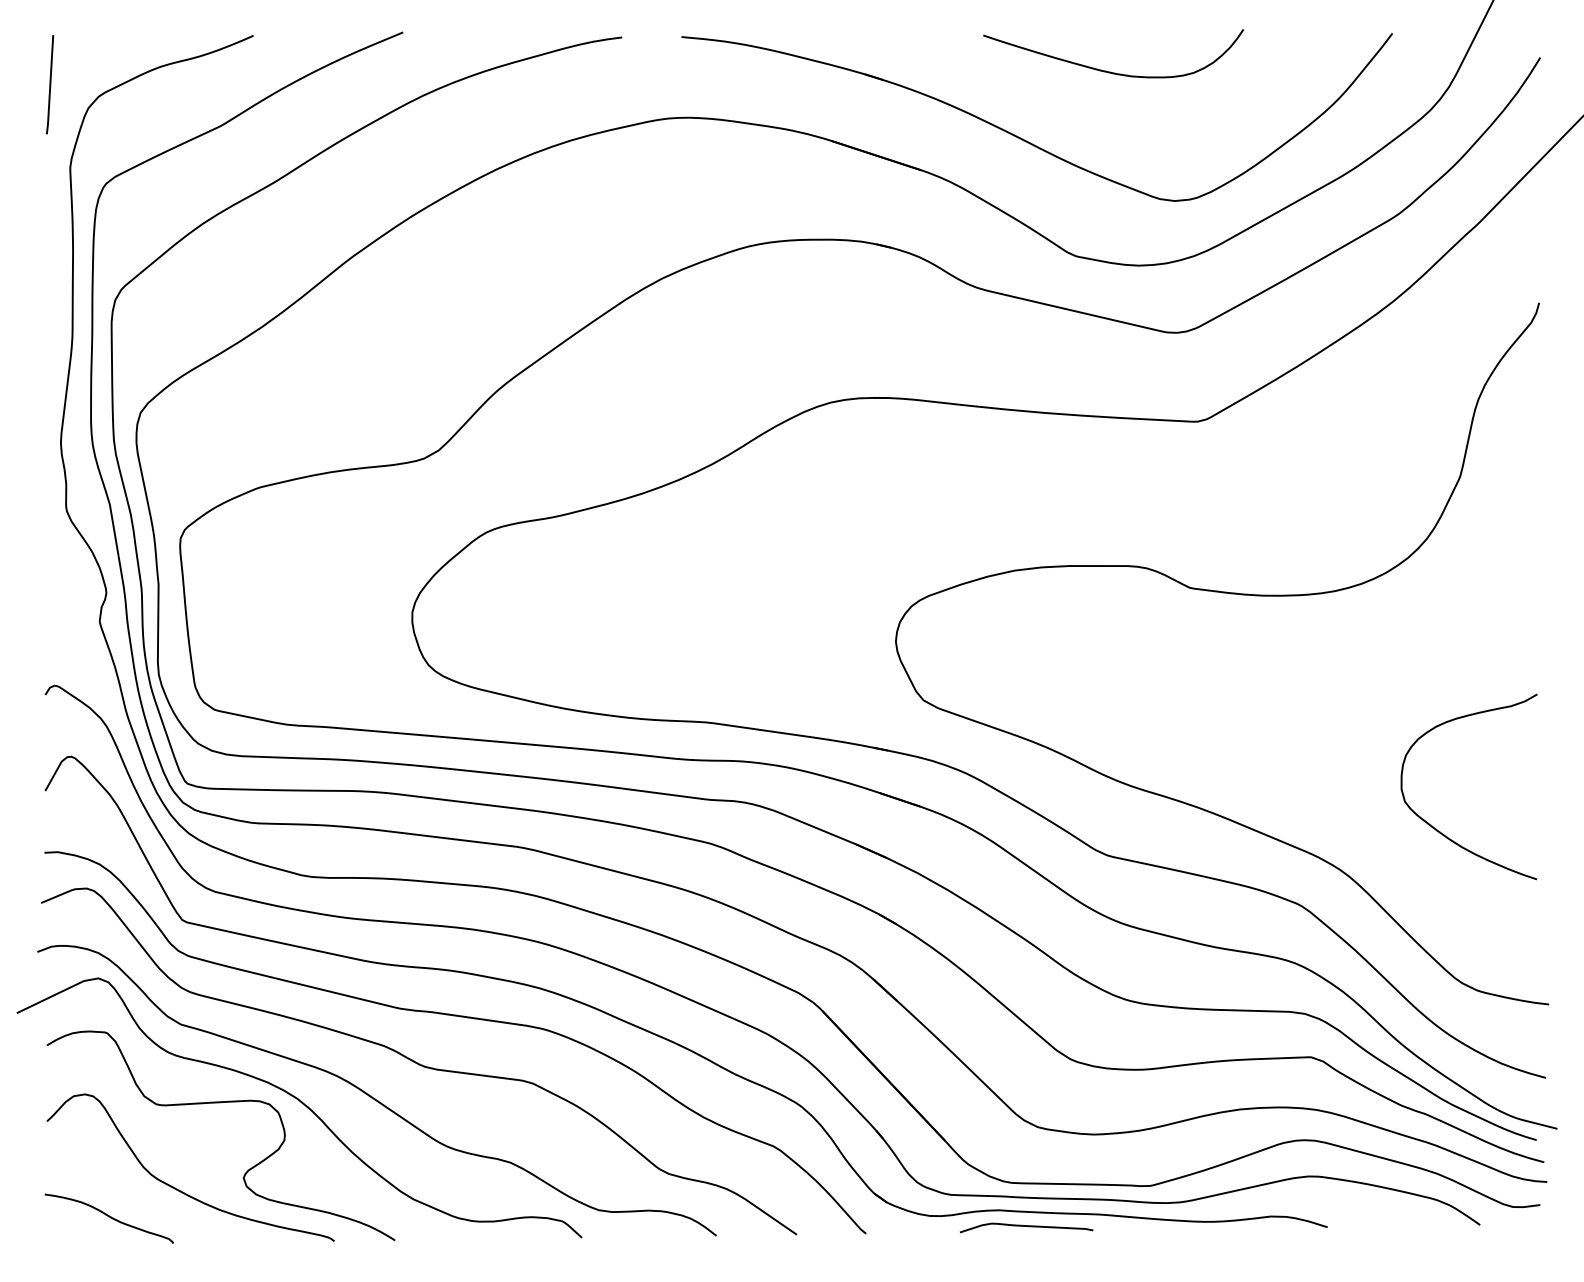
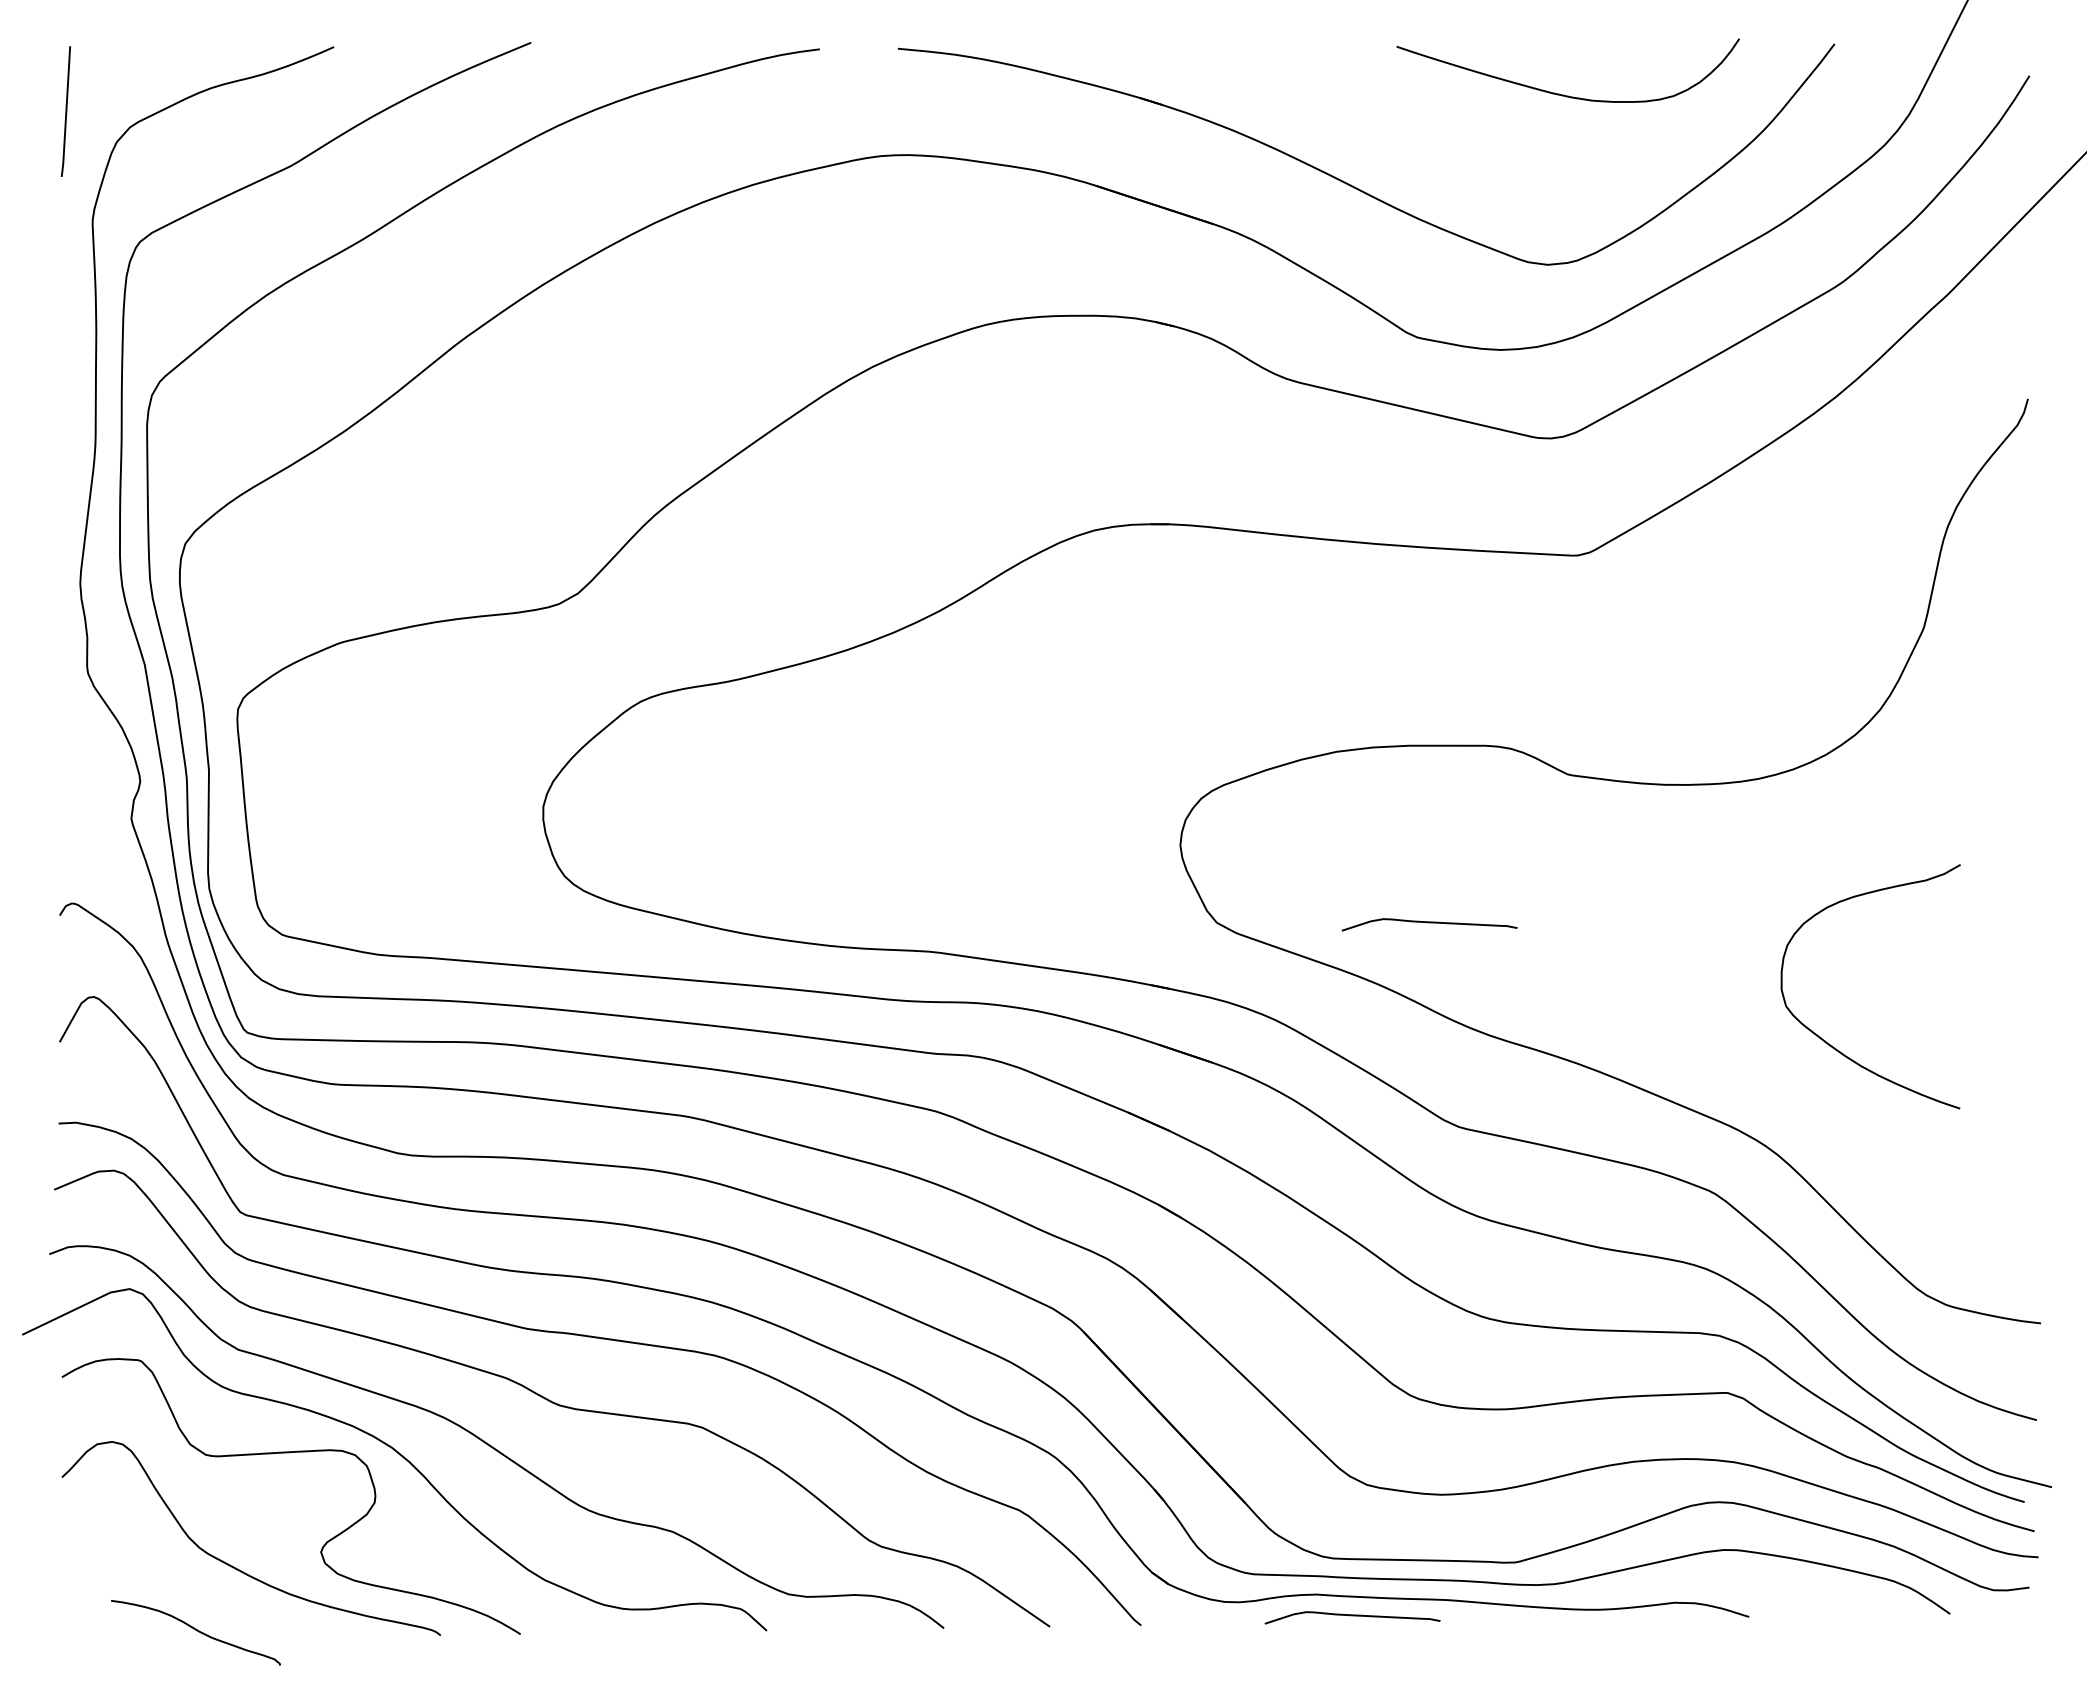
curve: (1110, 71) -> (1564, 94), moved
curve: (1084, 700) -> (1429, 923), added
curve: (1440, 831) -> (1832, 1045), moved
curve: (108, 1217) -> (195, 1630), moved

